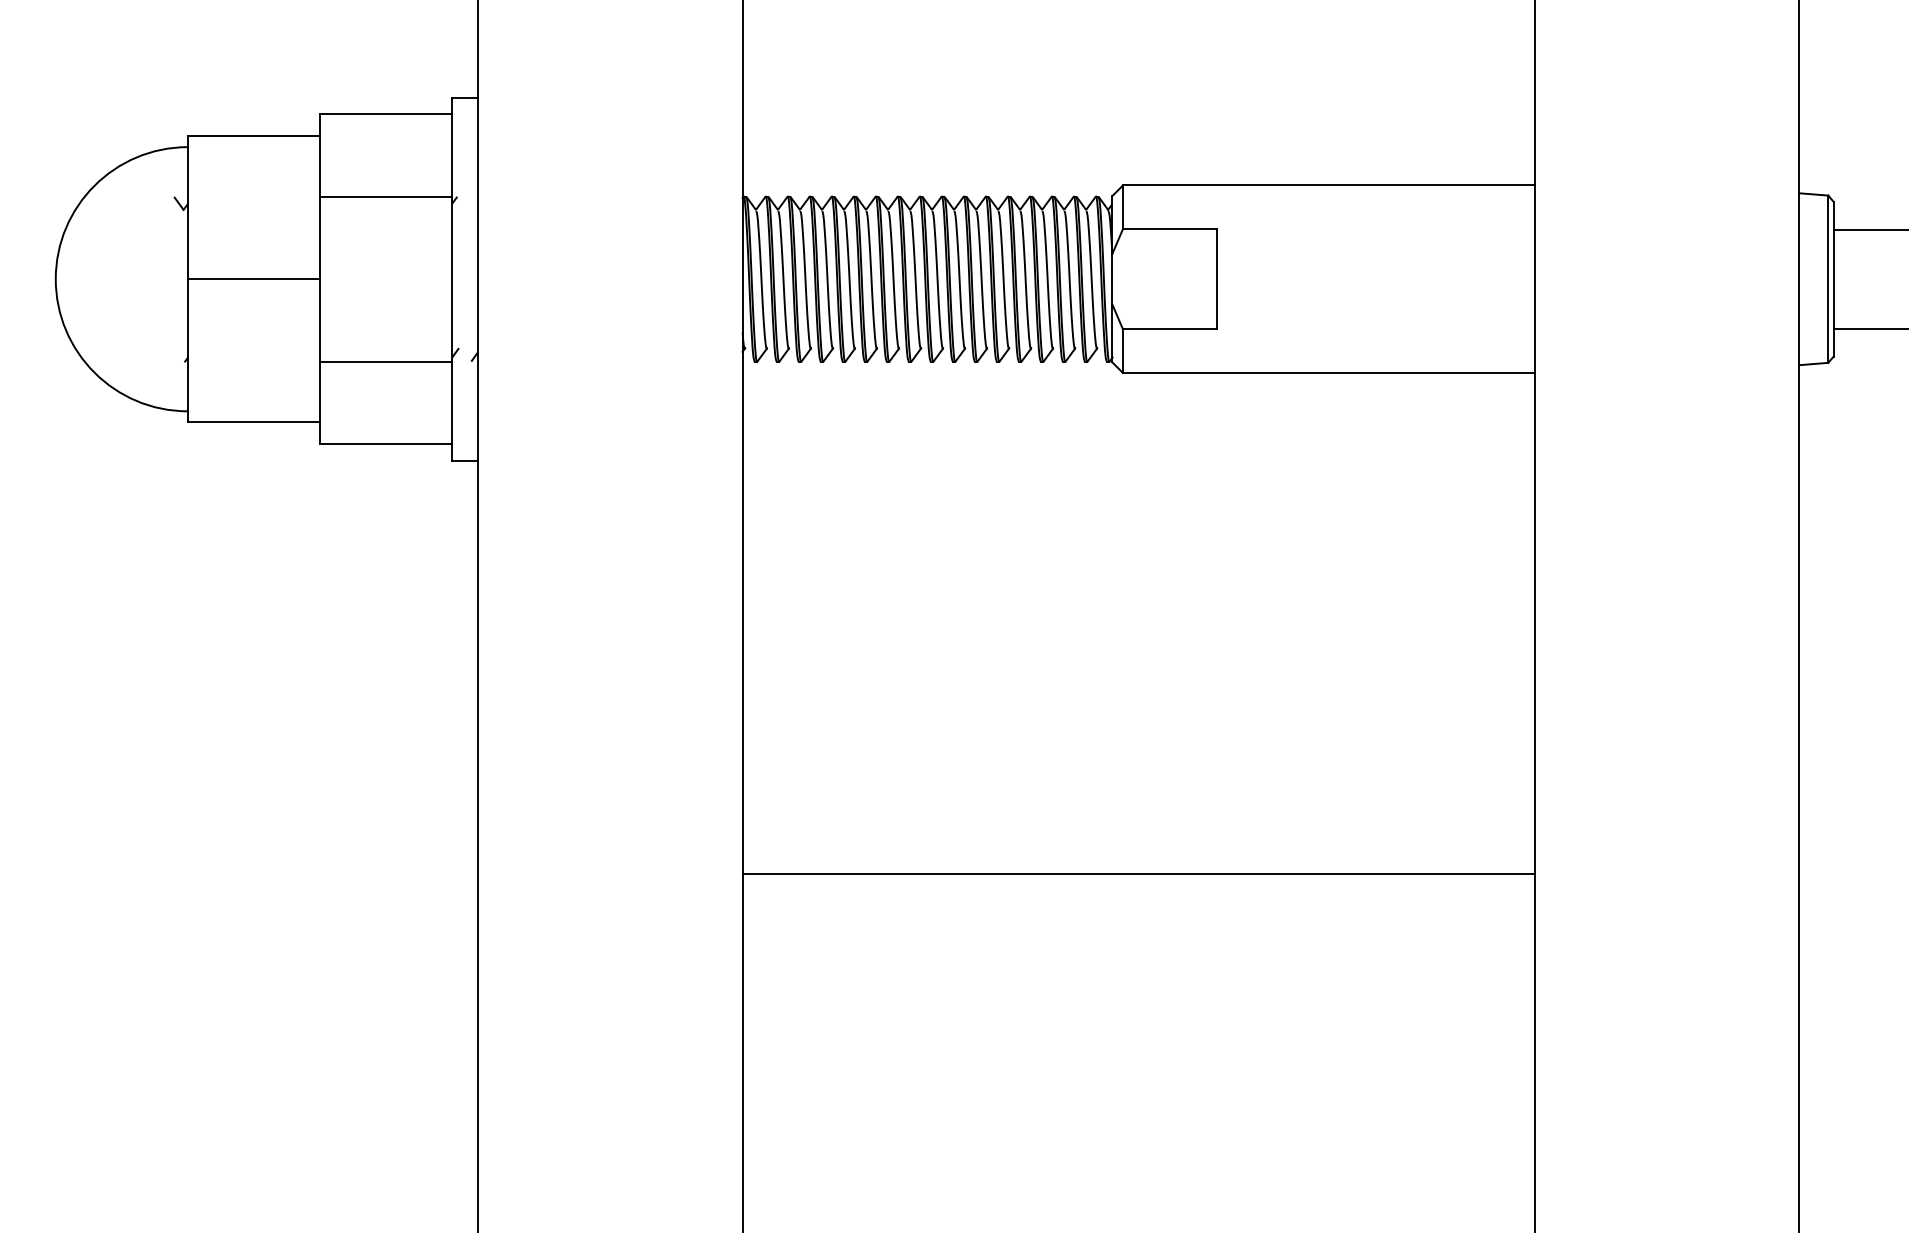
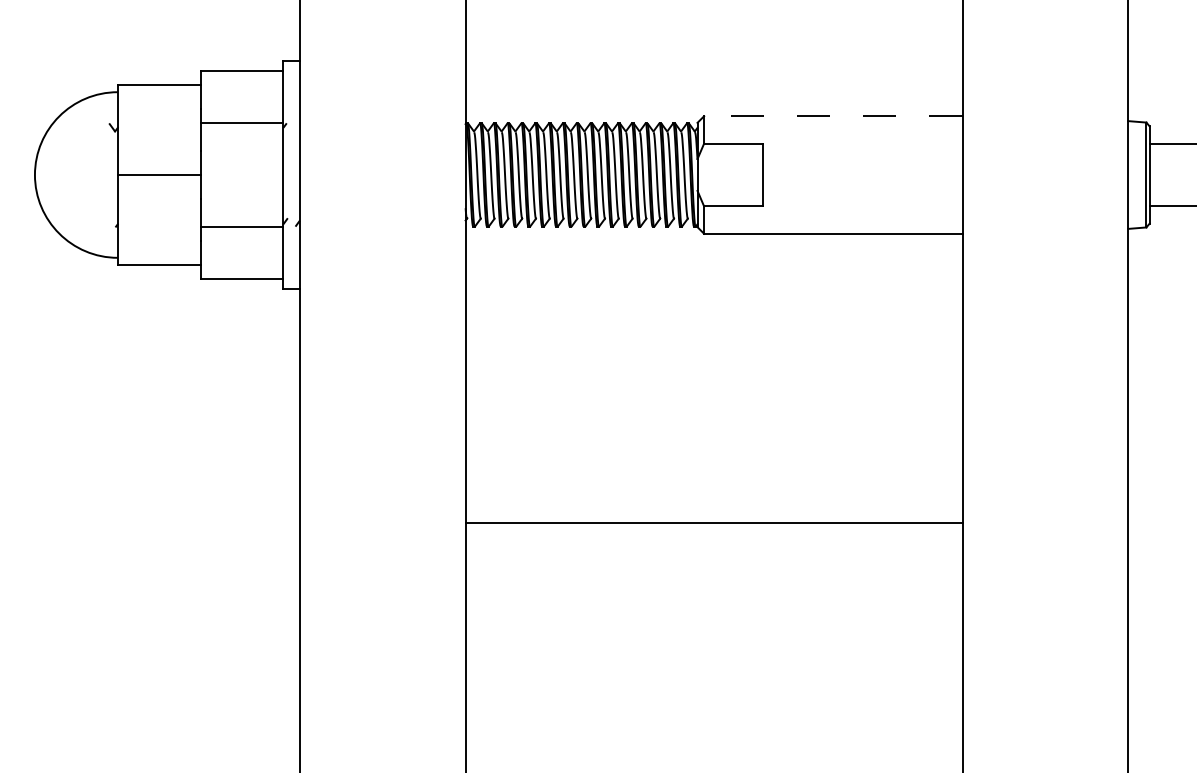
line: (1327, 185) -> (832, 116), solid -> dashed
line: (1137, 873) -> (713, 522), moved

